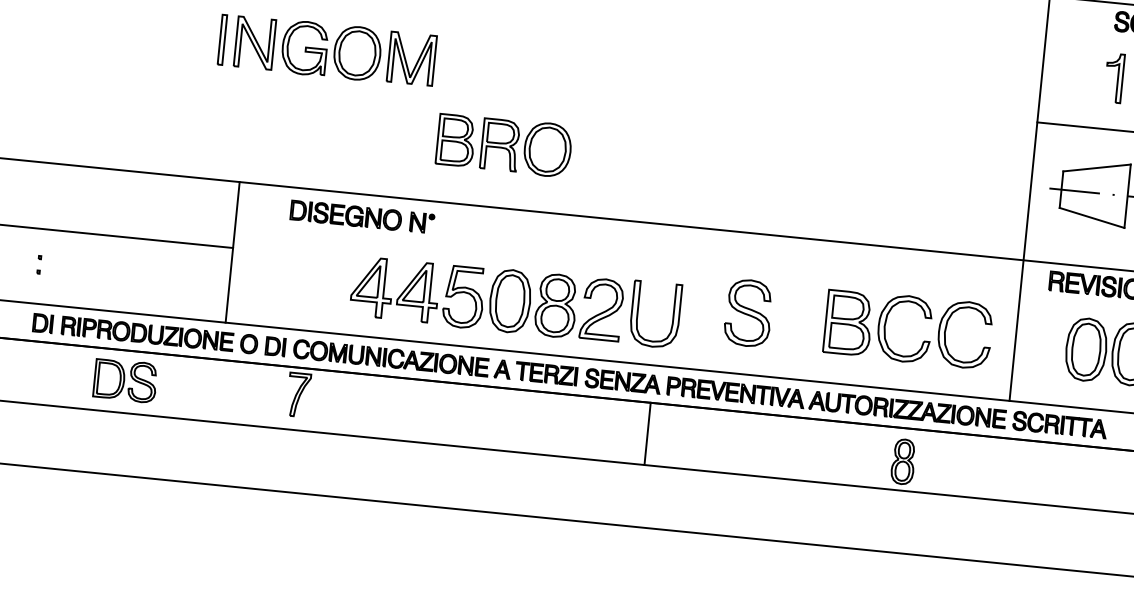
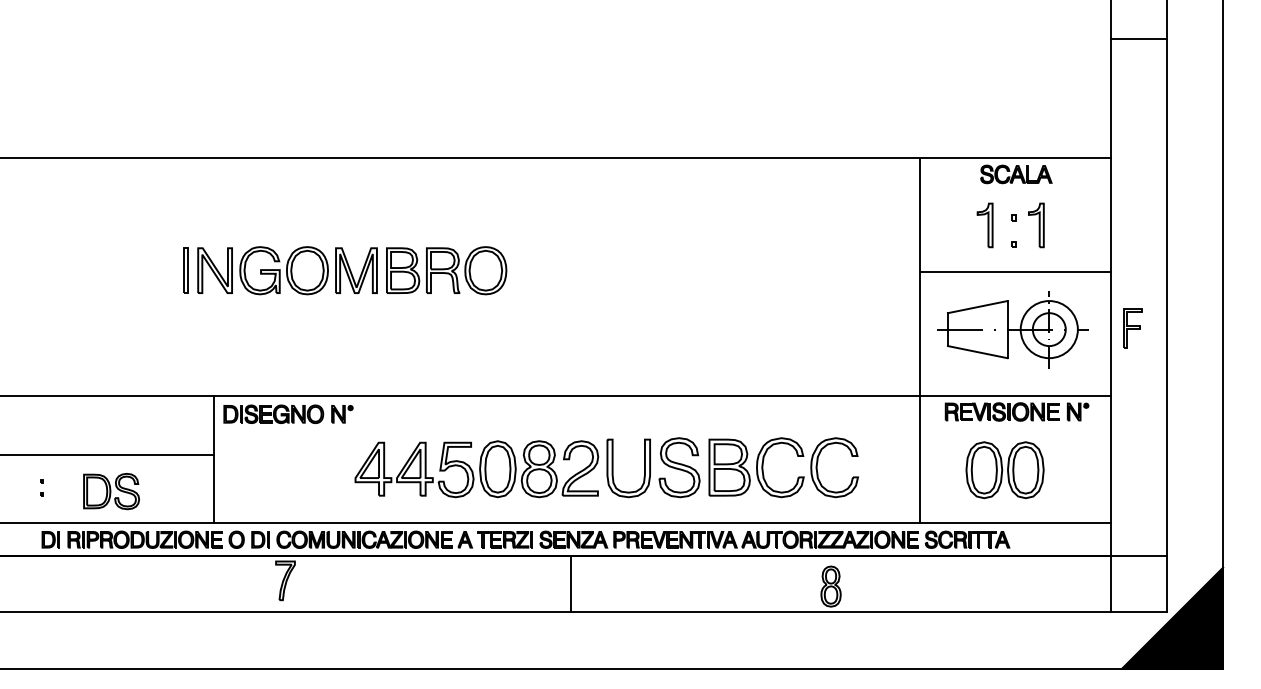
part: (504, 145) -> (446, 270), moved
part: (362, 217) -> (288, 414), moved
part: (515, 300) -> (502, 468), moved
part: (922, 341) -> (797, 477), moved
part: (125, 380) -> (111, 491), moved
line: (647, 433) -> (571, 584), moved

